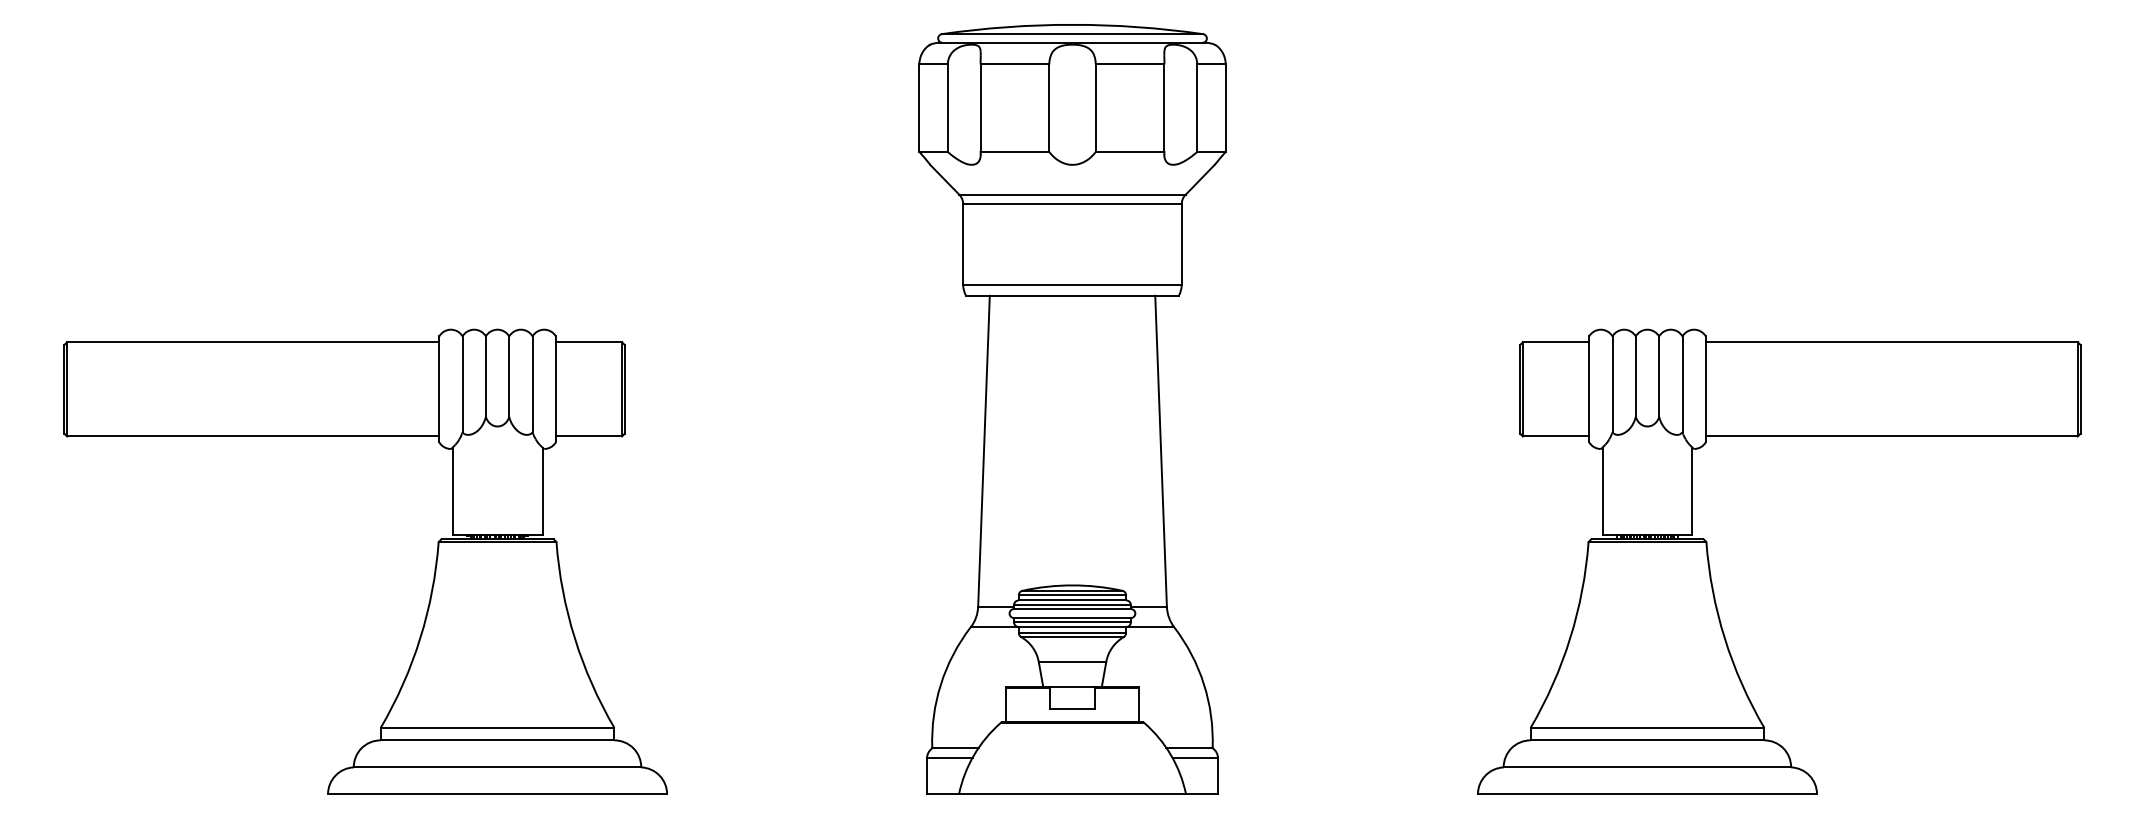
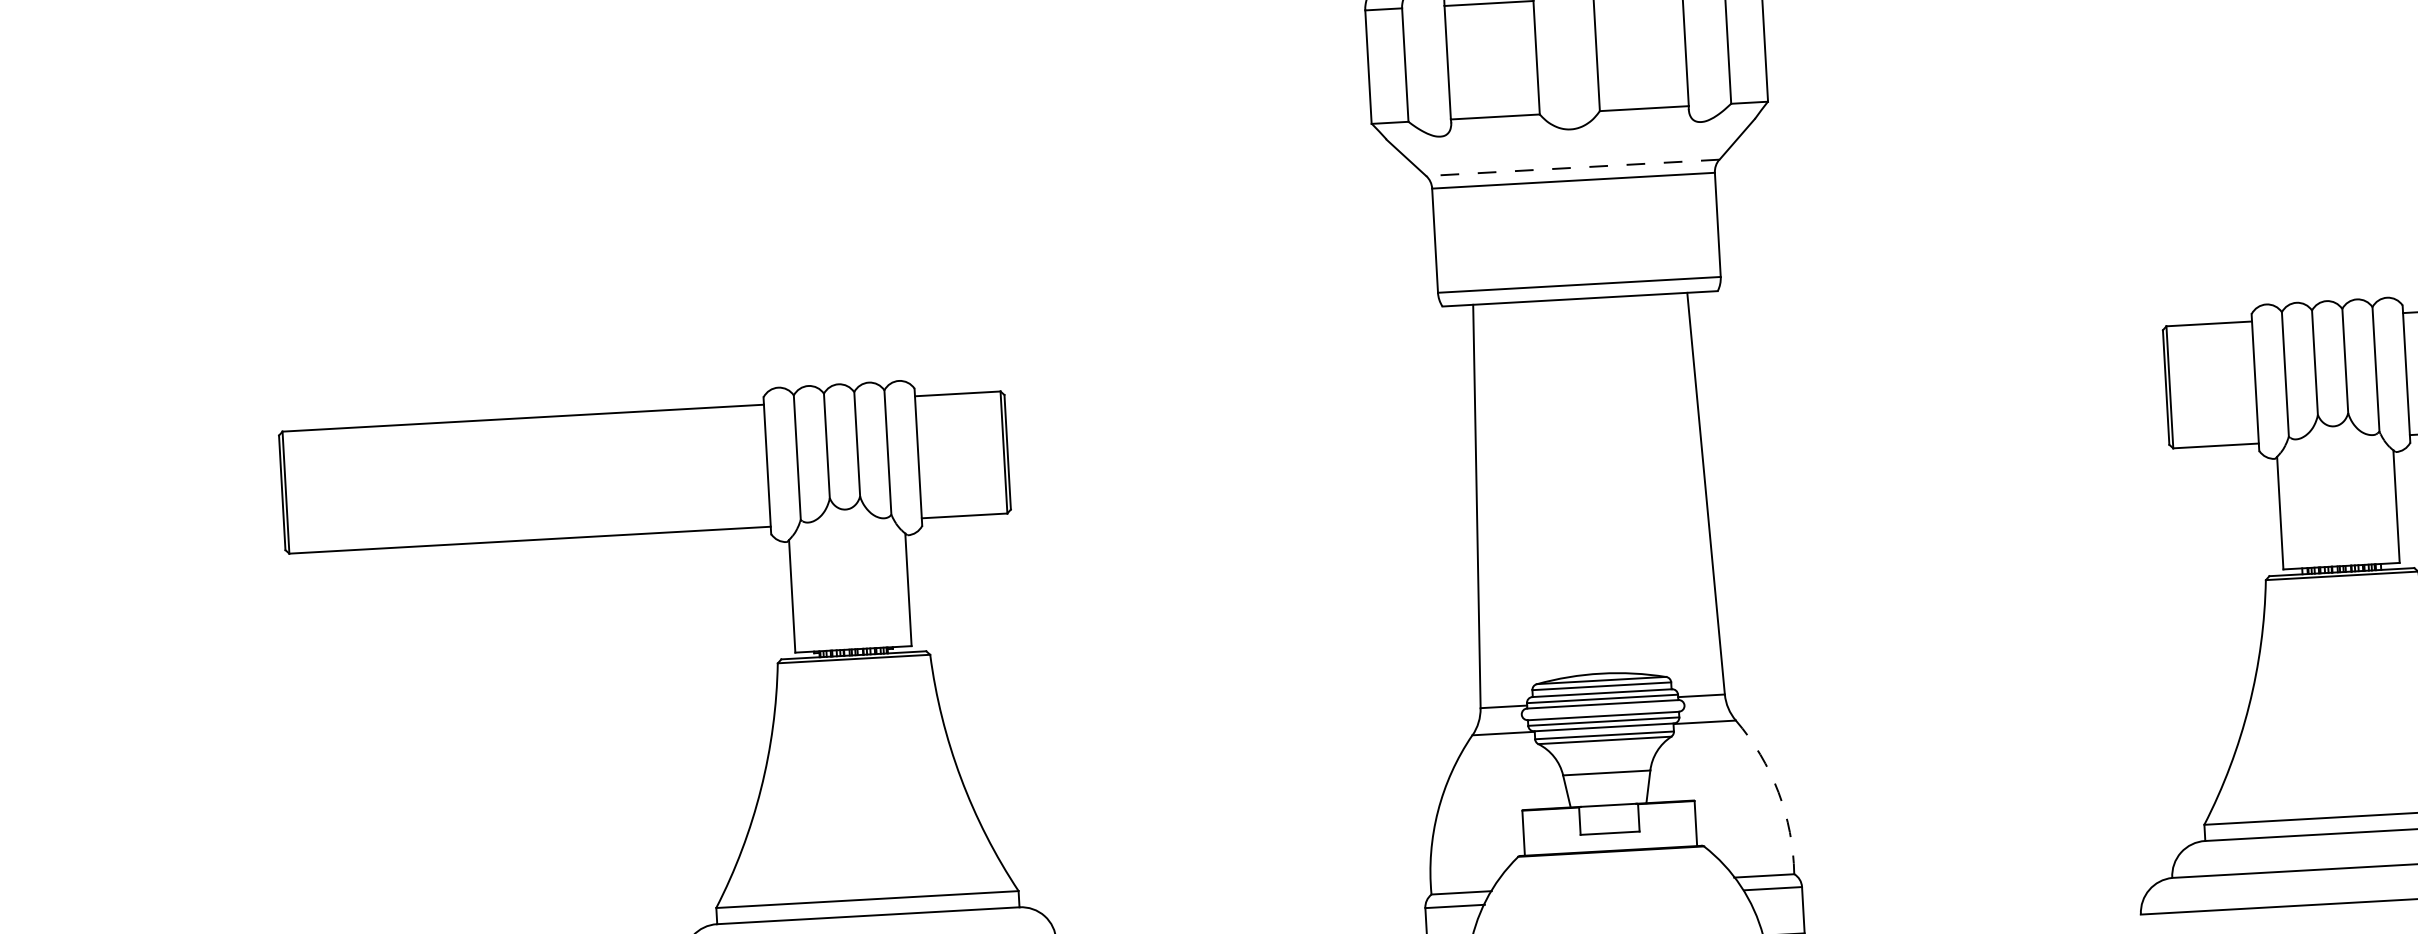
line: (1072, 194) -> (1572, 167), solid -> dashed
arc: (1204, 684) -> (1779, 792), solid -> dashed

